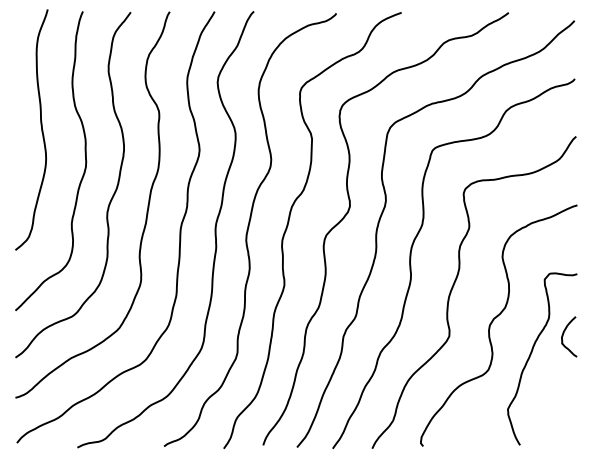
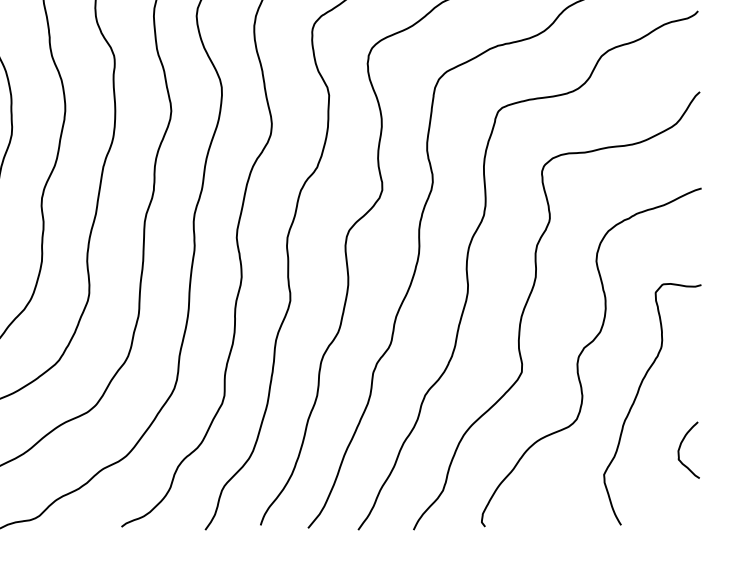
curve: (564, 333) -> (682, 445), moved

